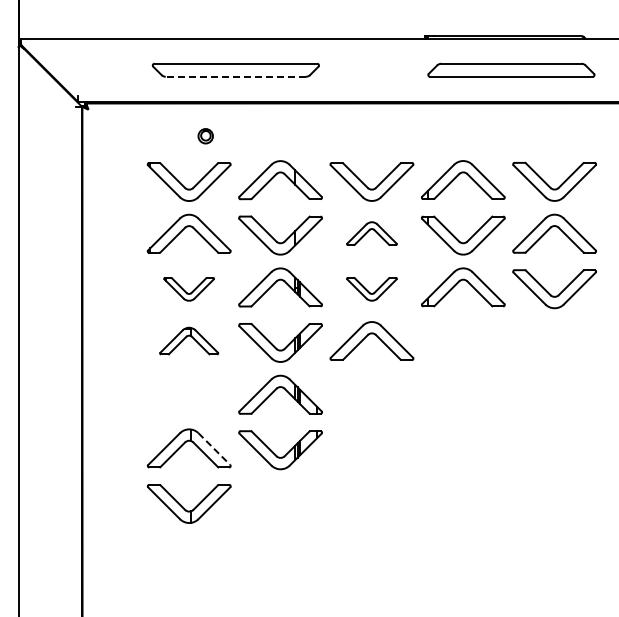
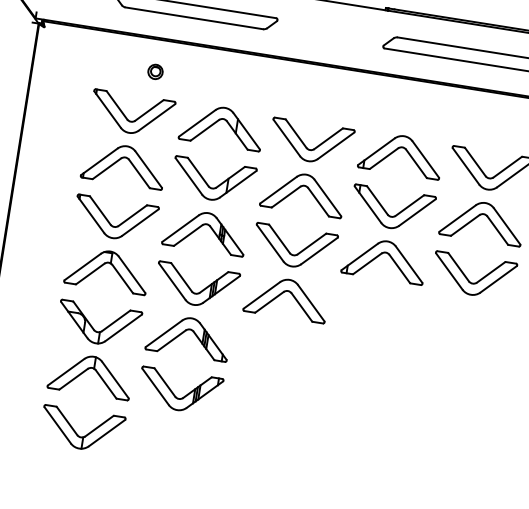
line: (235, 76) -> (193, 17), dashed -> solid
part: (371, 233) -> (302, 193), size x1.67
part: (188, 289) -> (114, 219), size x1.67
part: (371, 289) -> (294, 247), size x1.67
part: (188, 340) -> (106, 269), size x1.43
part: (191, 402) -> (100, 330), added
line: (214, 449) -> (115, 380), dashed -> solid

